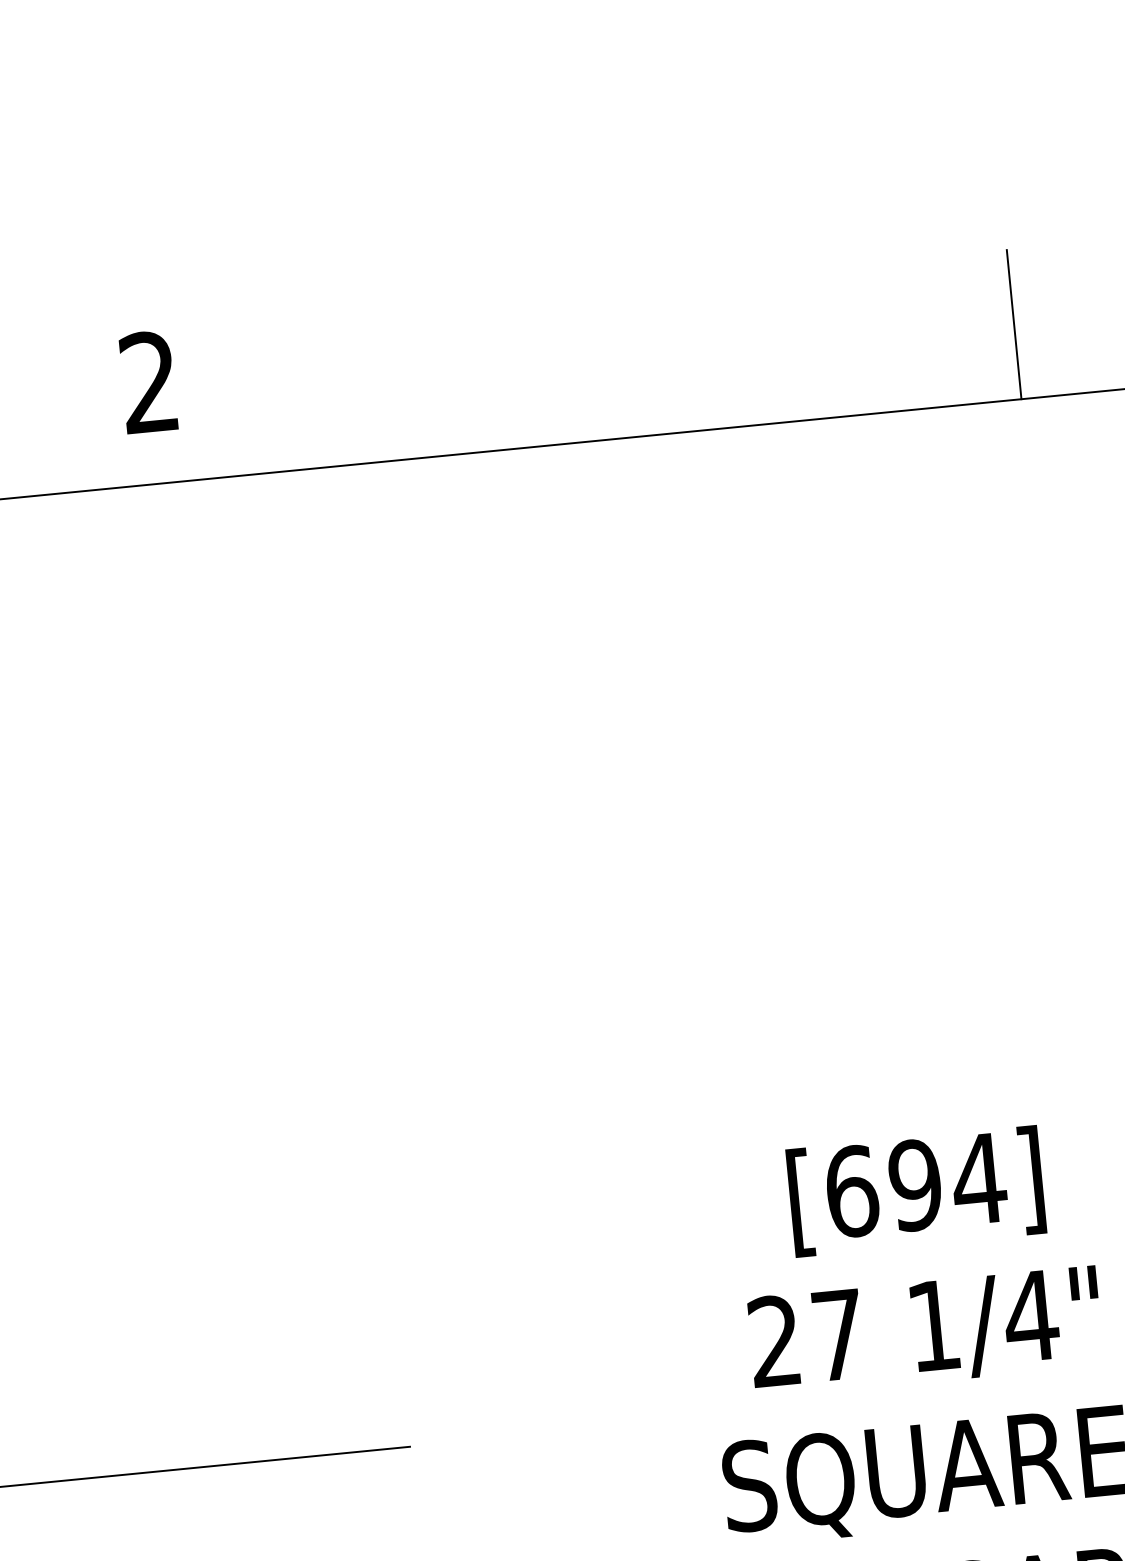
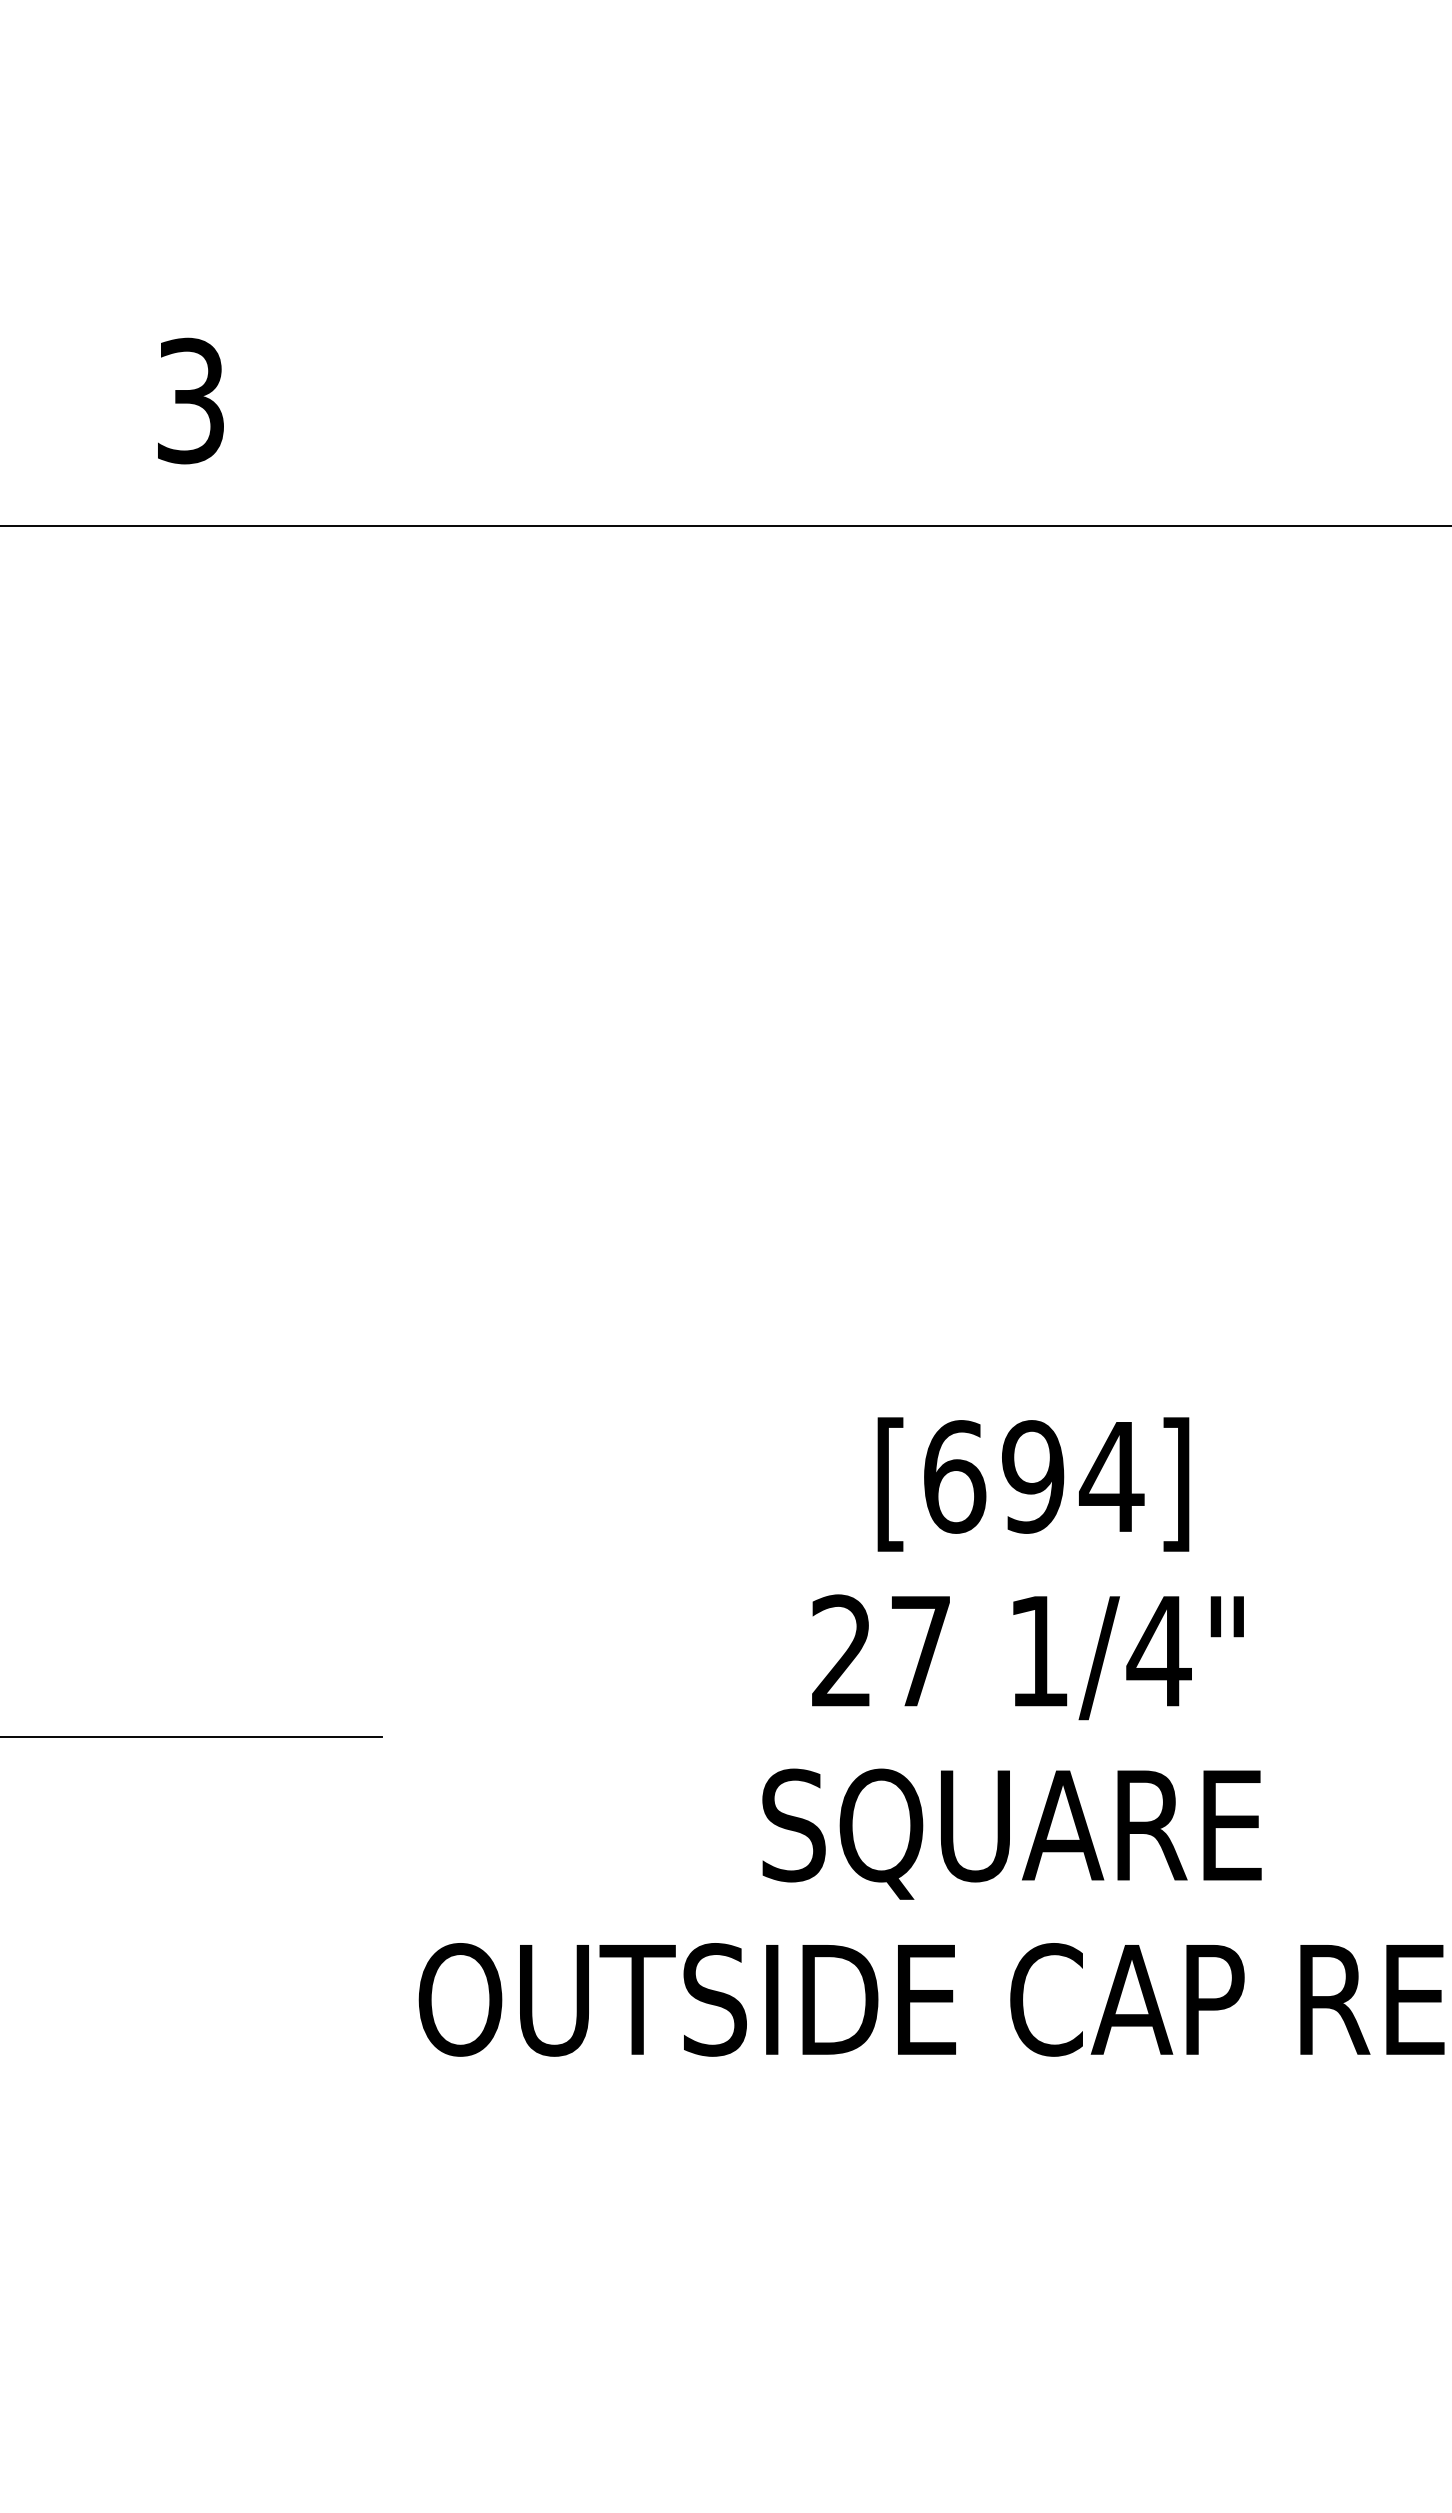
line: (1014, 324) -> (1257, 433), removed
text: (149, 382) -> (190, 400), 2 -> 3

